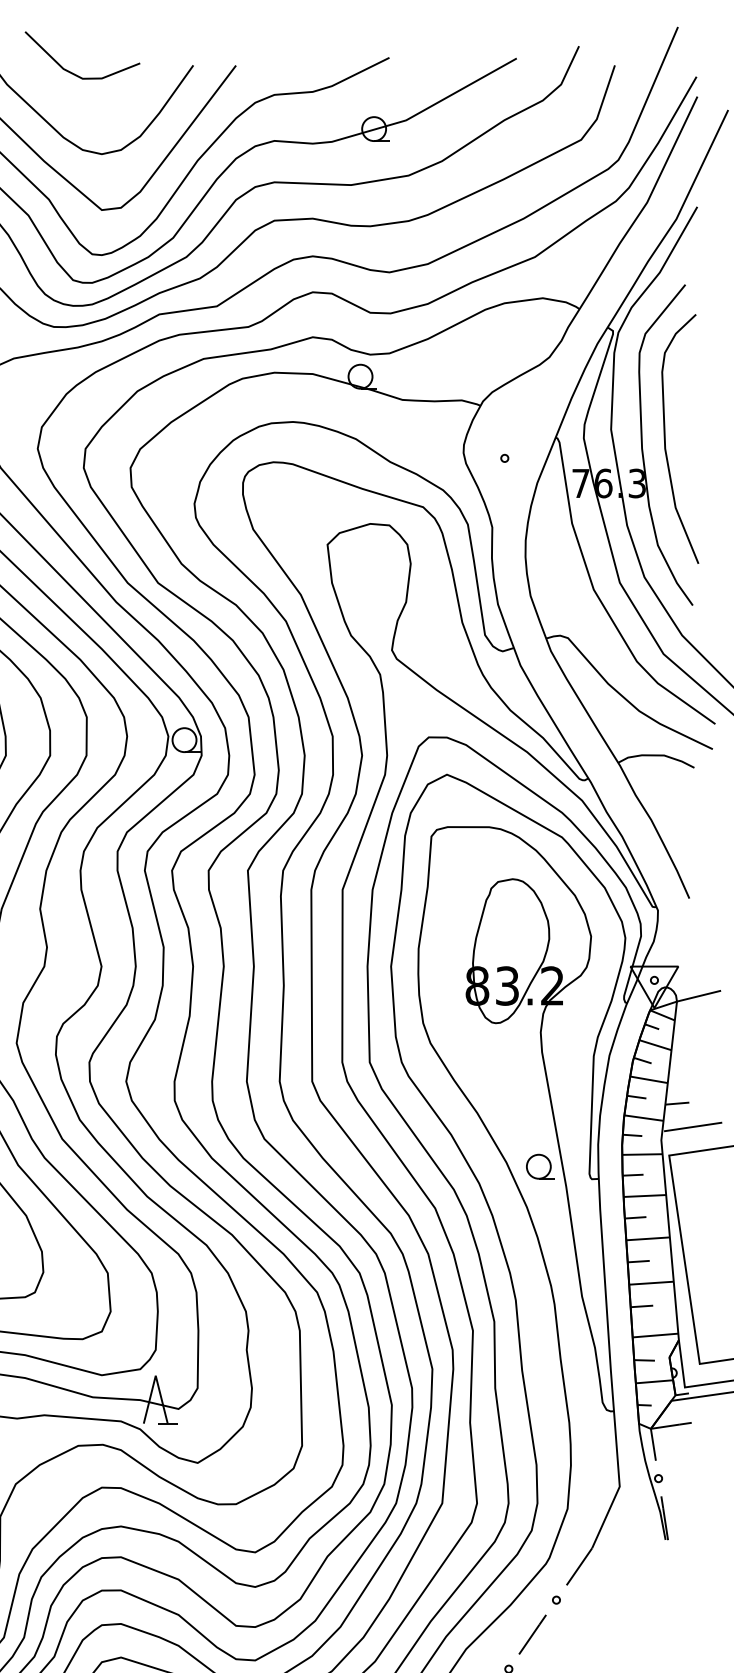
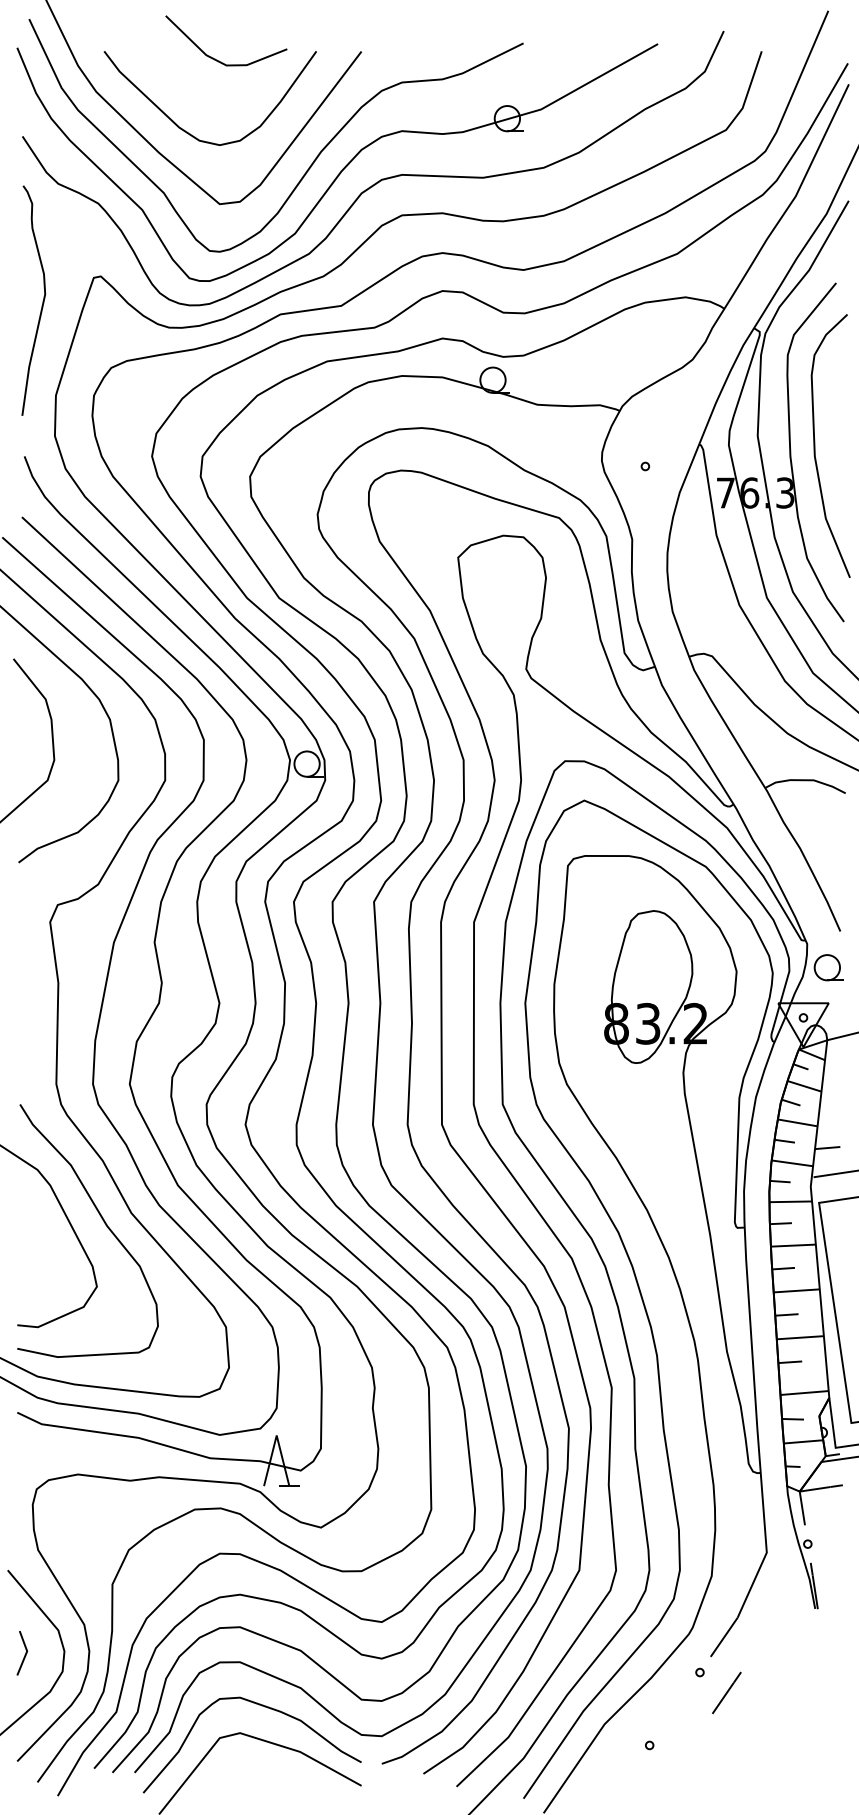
line: (74, 73) -> (217, 59), moved
part: (539, 1166) -> (828, 967), moved
line: (532, 1634) -> (726, 1692), moved

